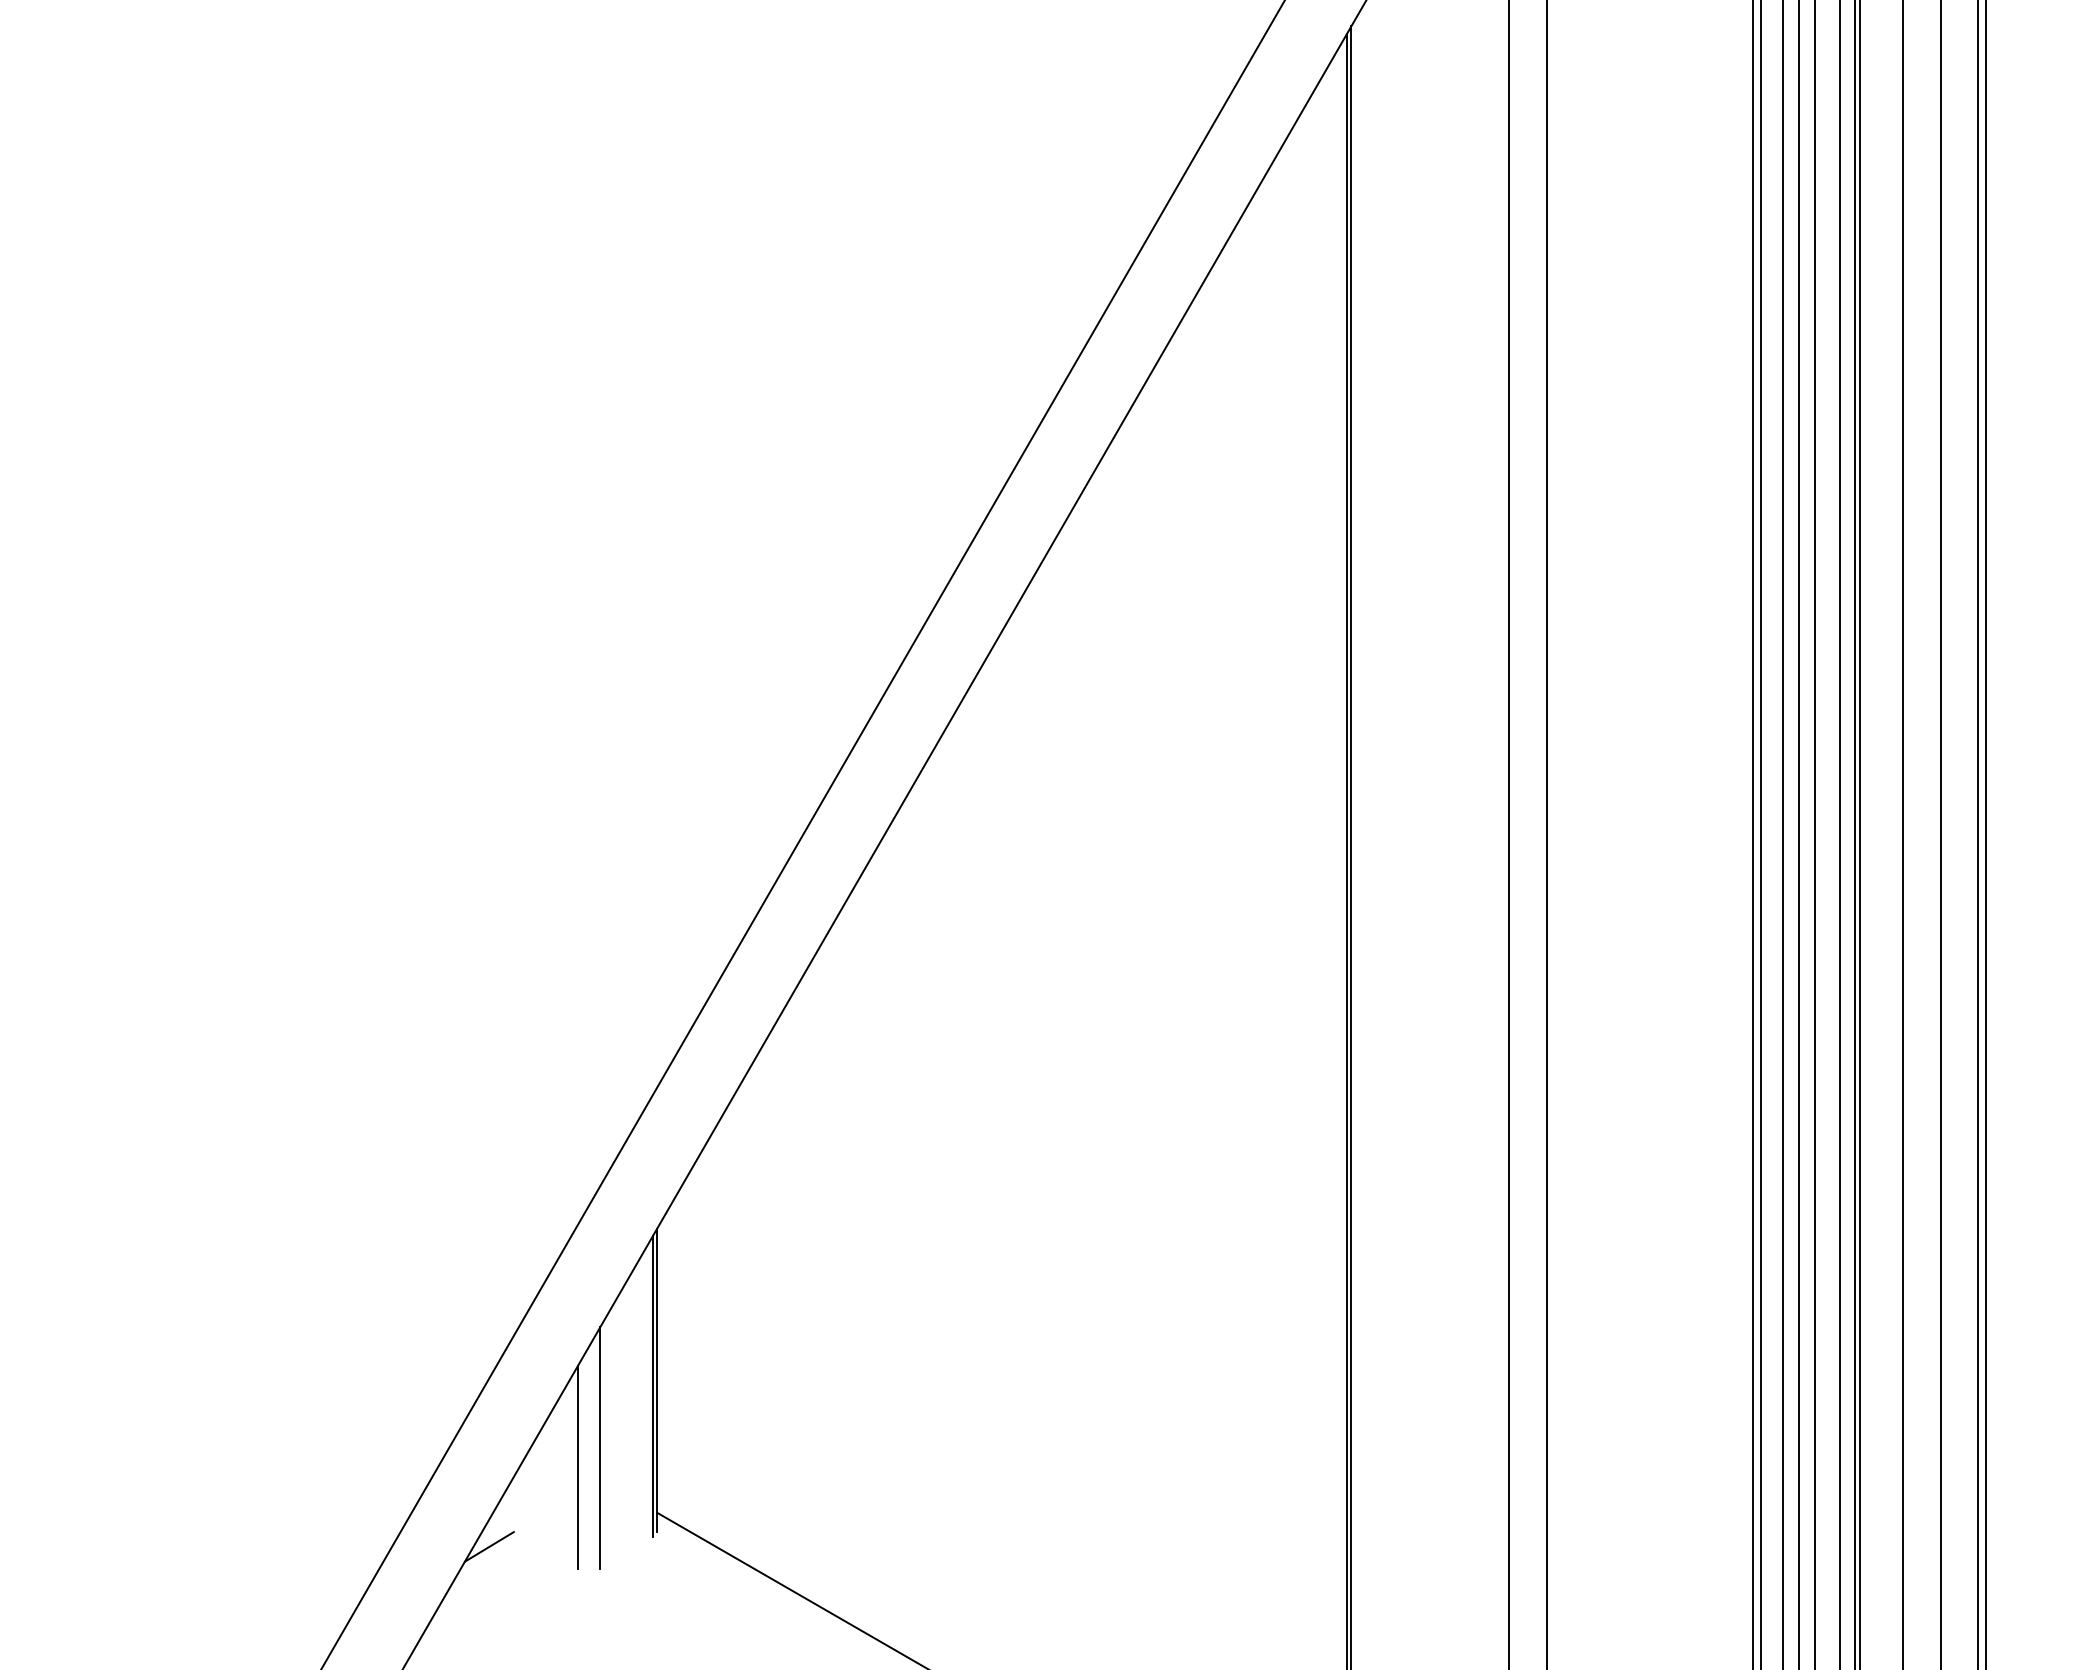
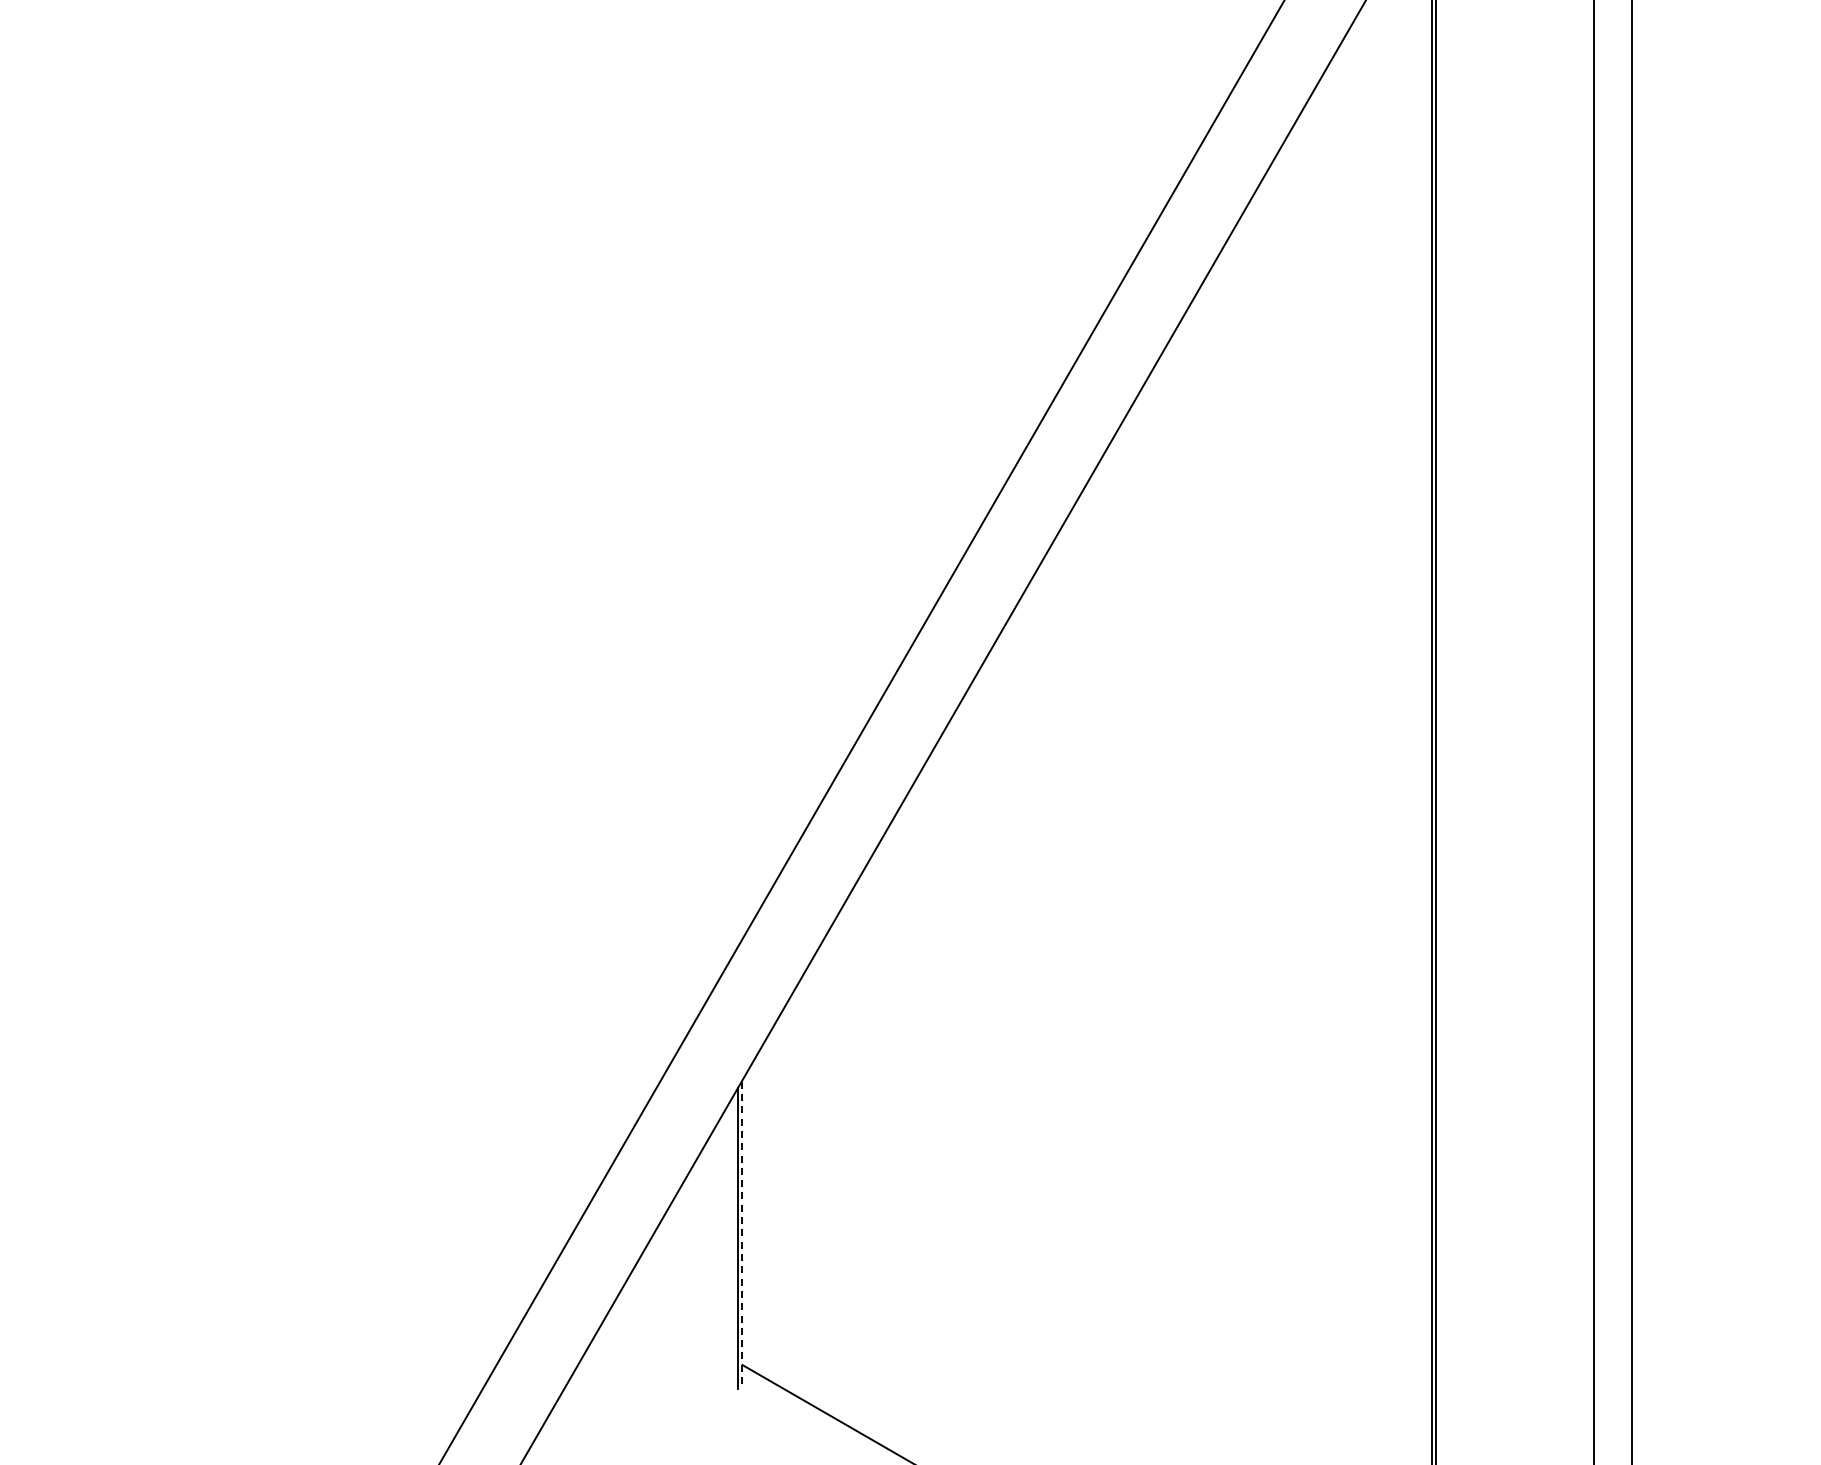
line: (657, 1380) -> (742, 1232), solid -> dashed
line: (600, 1447) -> (685, 1299), removed
line: (577, 1467) -> (662, 1319), removed
line: (489, 1546) -> (574, 1398), removed

